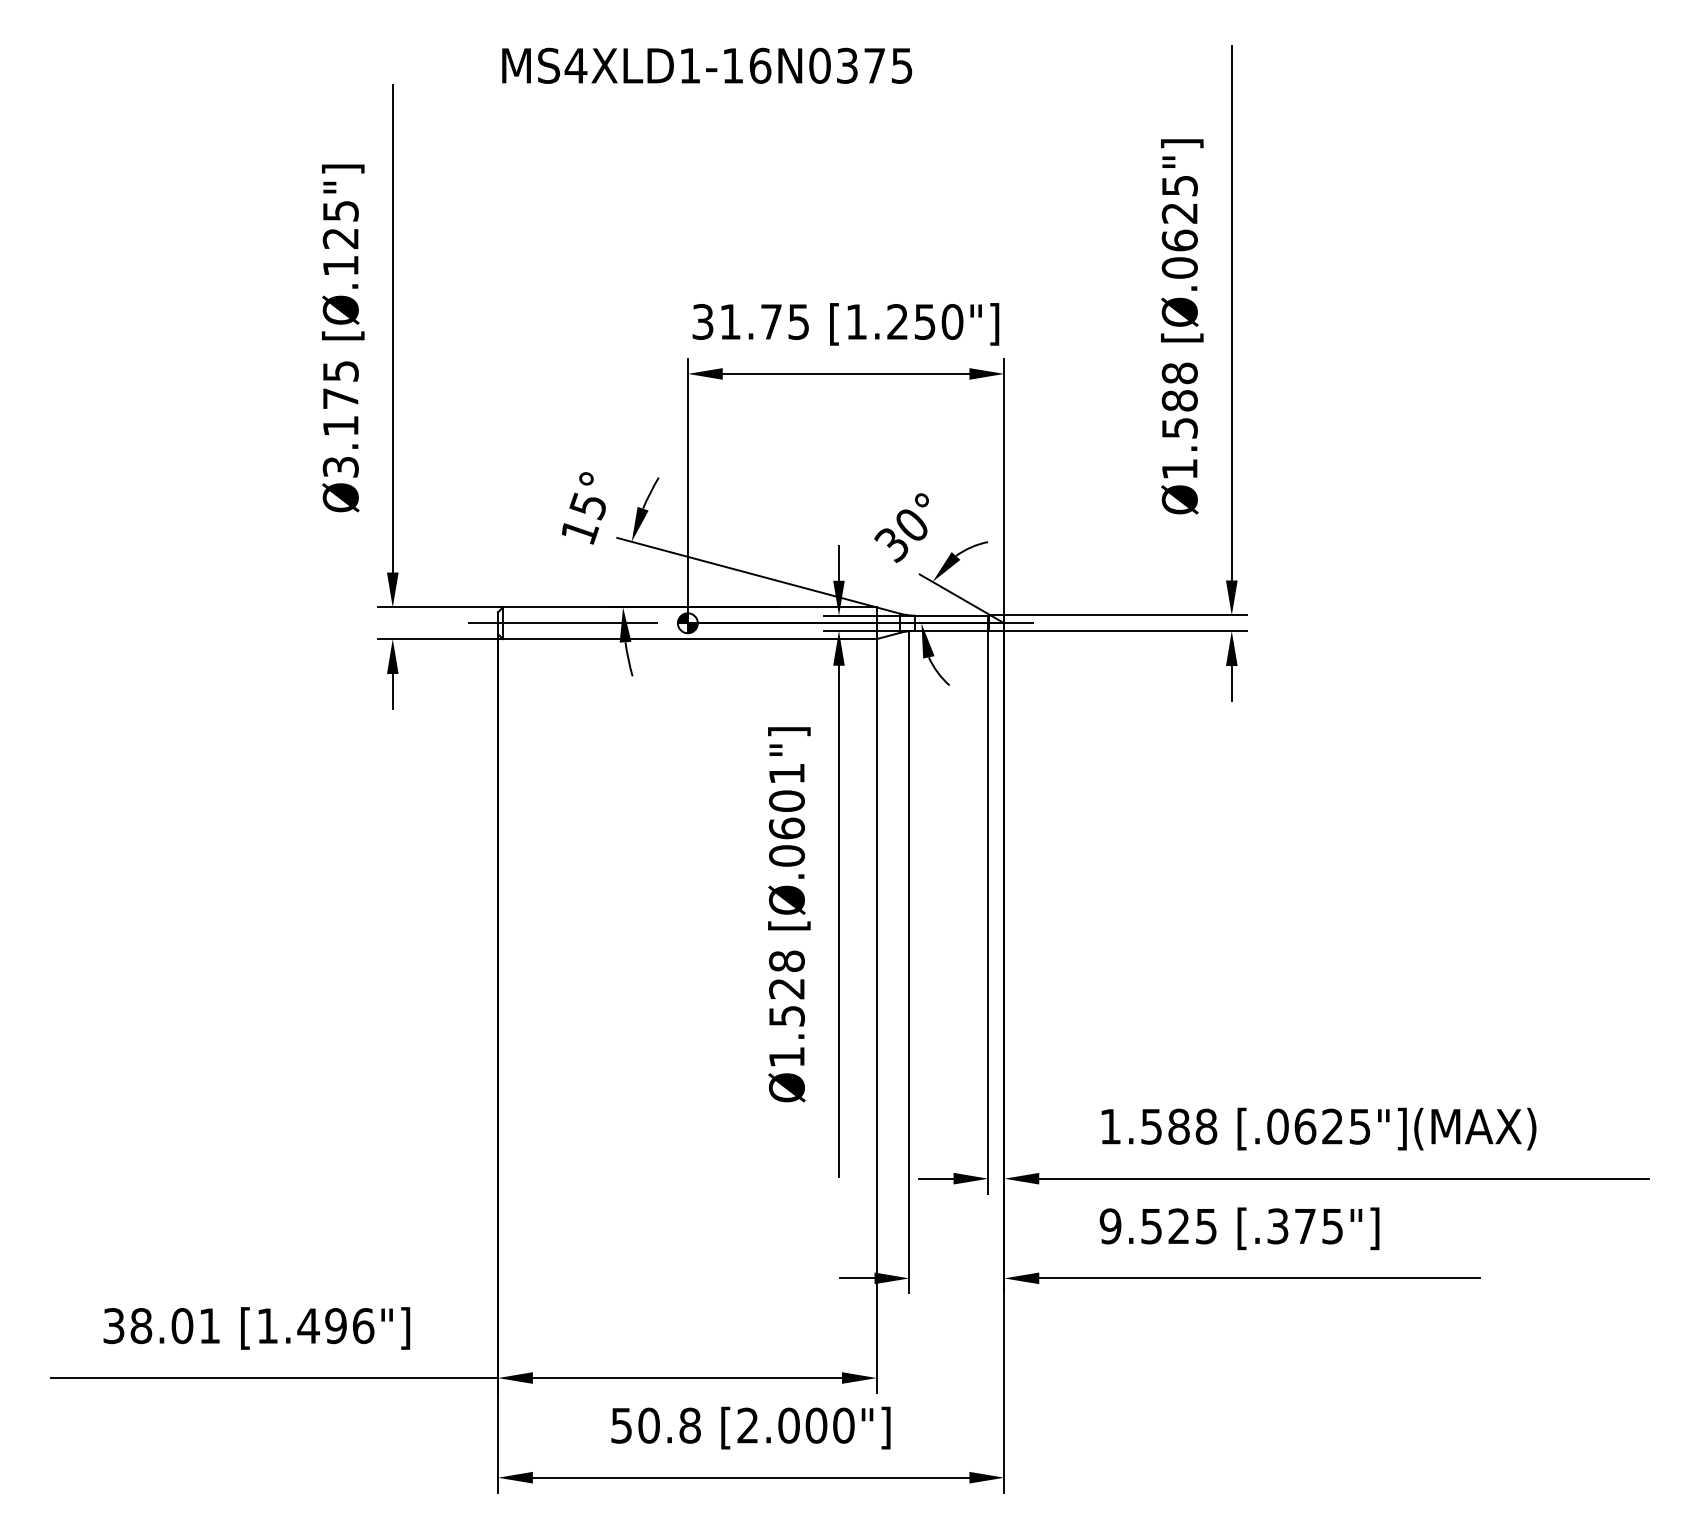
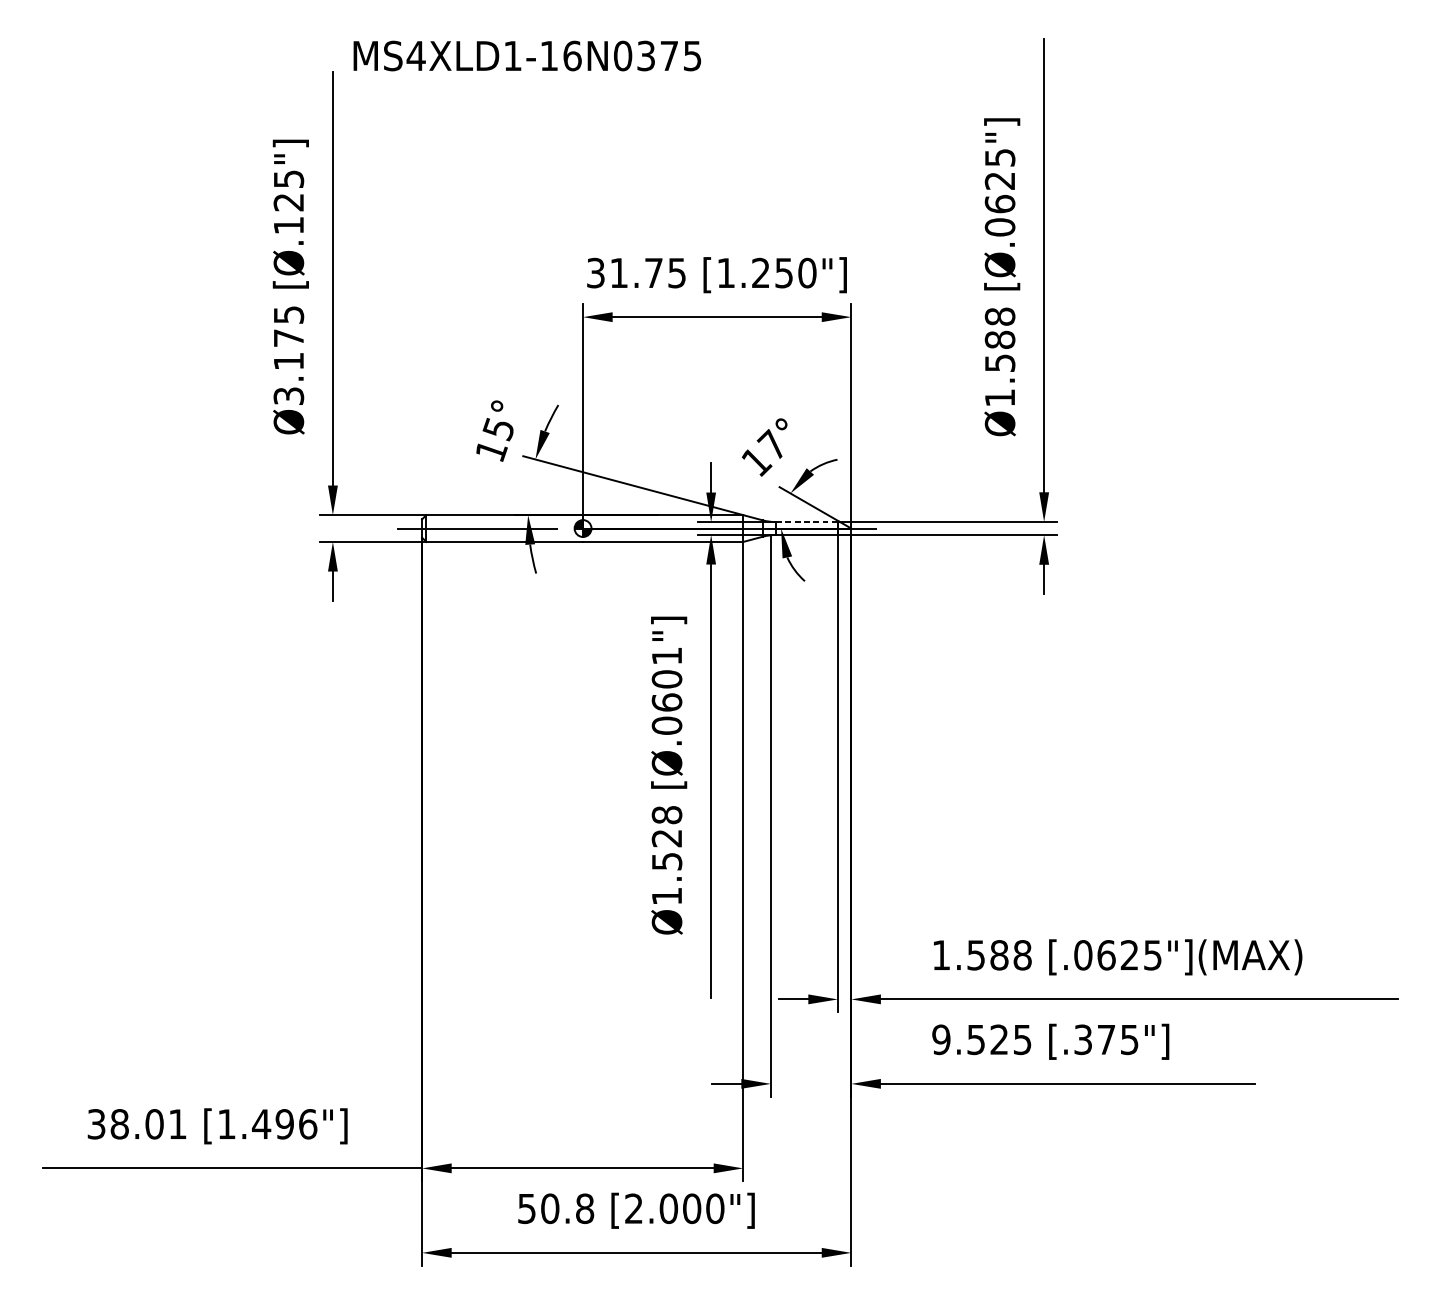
text: (707, 65) -> (527, 55), moved
text: (900, 533) -> (763, 452), 30° -> 17°
line: (952, 615) -> (807, 521), solid -> dashed

